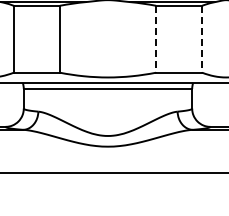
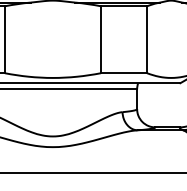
line: (156, 39) -> (101, 39), dashed -> solid
line: (202, 39) -> (147, 39), dashed -> solid

